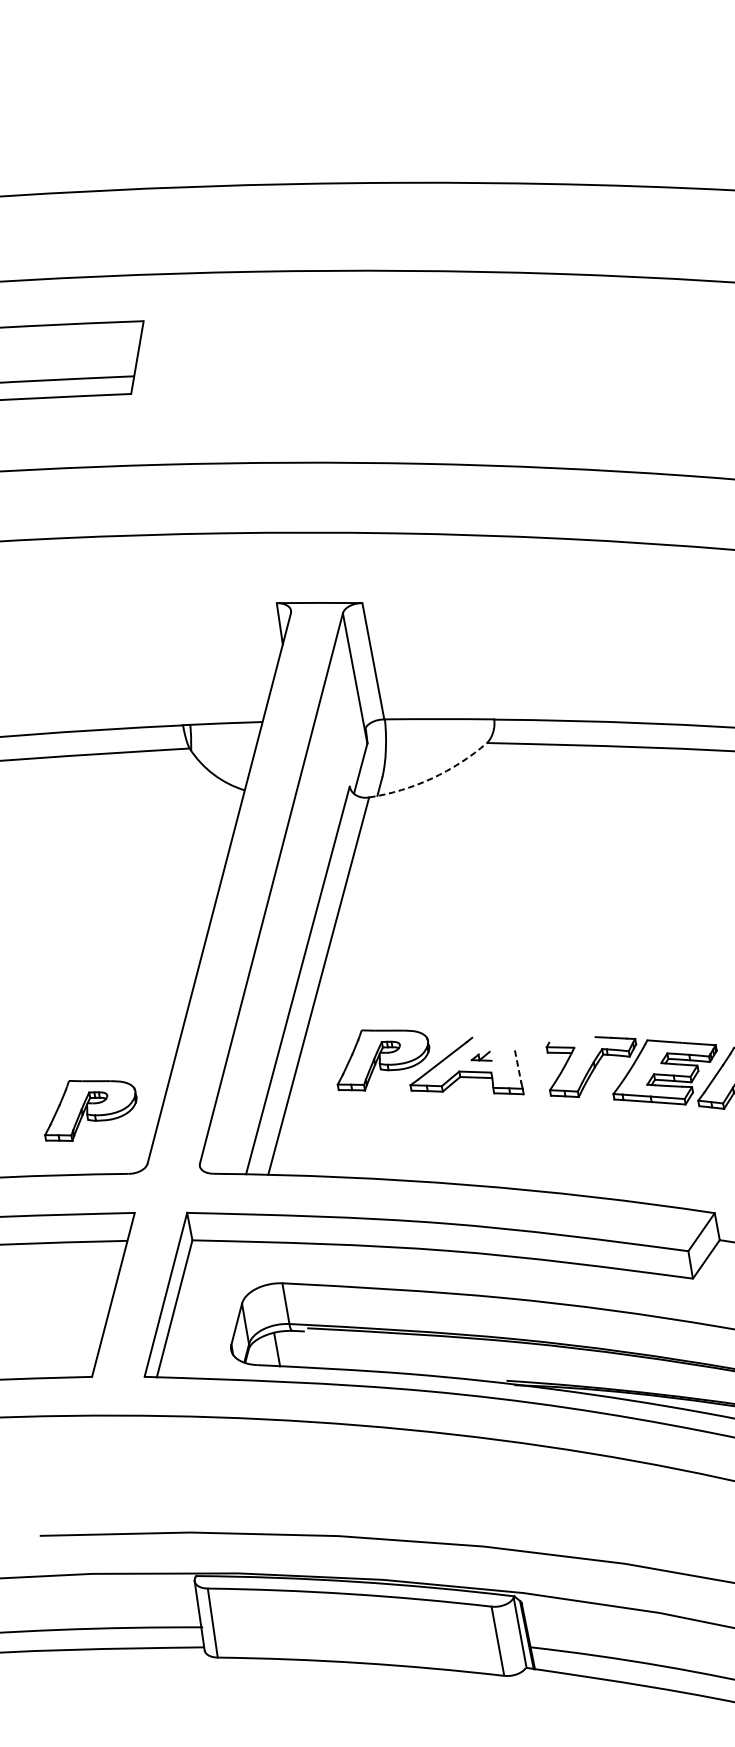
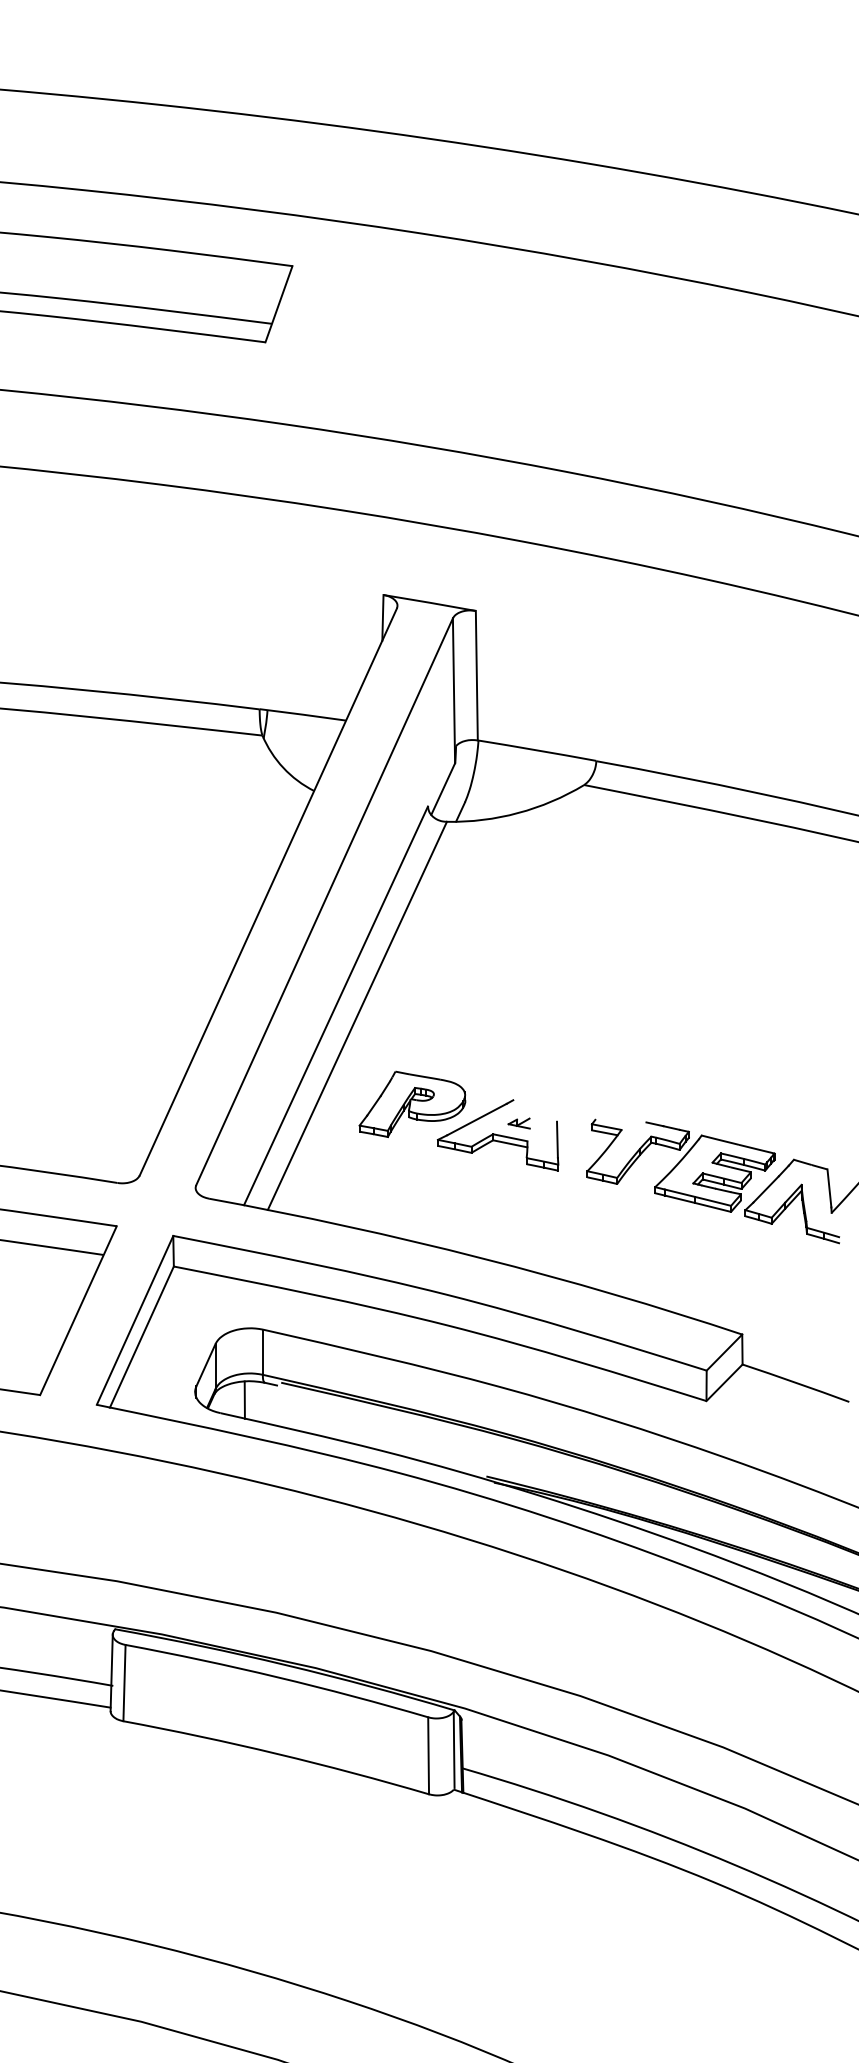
arc: (432, 778) -> (518, 813), dashed -> solid
line: (518, 1067) -> (557, 1140), dashed -> solid
part: (89, 1106) -> (87, 1103), removed

